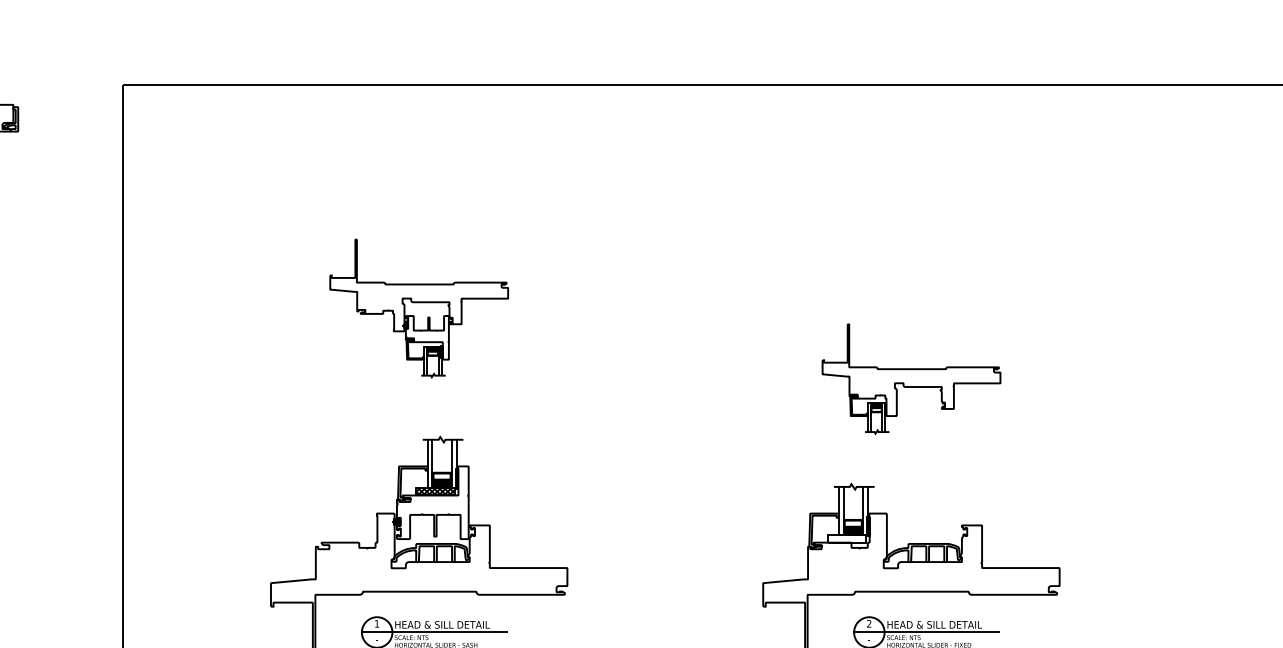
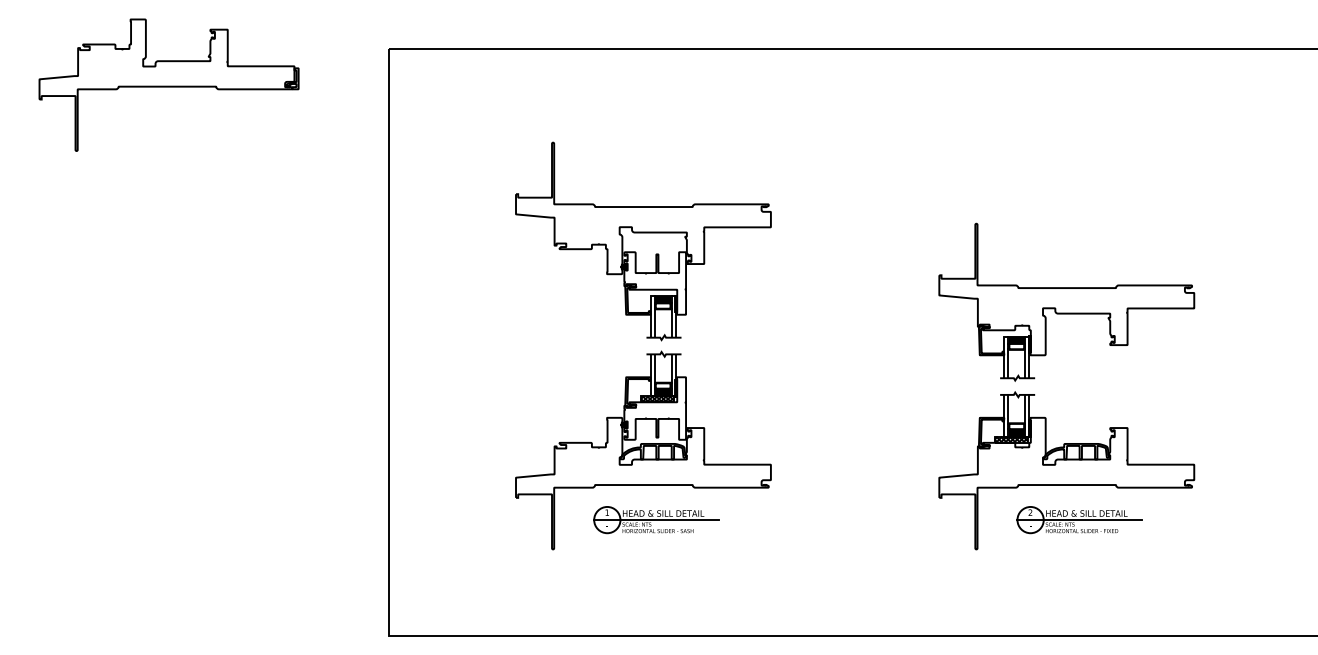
part: (419, 308) -> (643, 241), size x1.67
part: (911, 378) -> (1066, 301), size x1.67
hatch: (847, 538) -> (1011, 439), added

